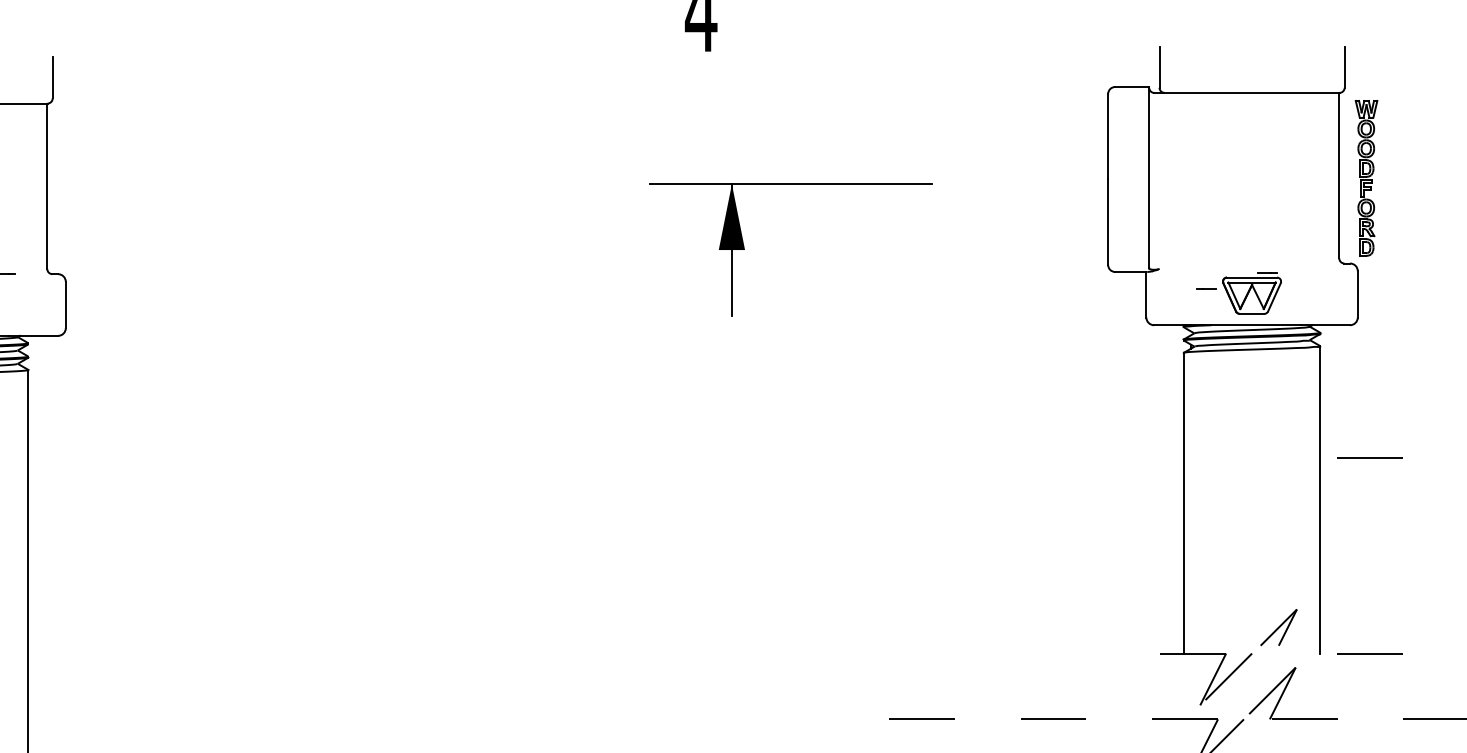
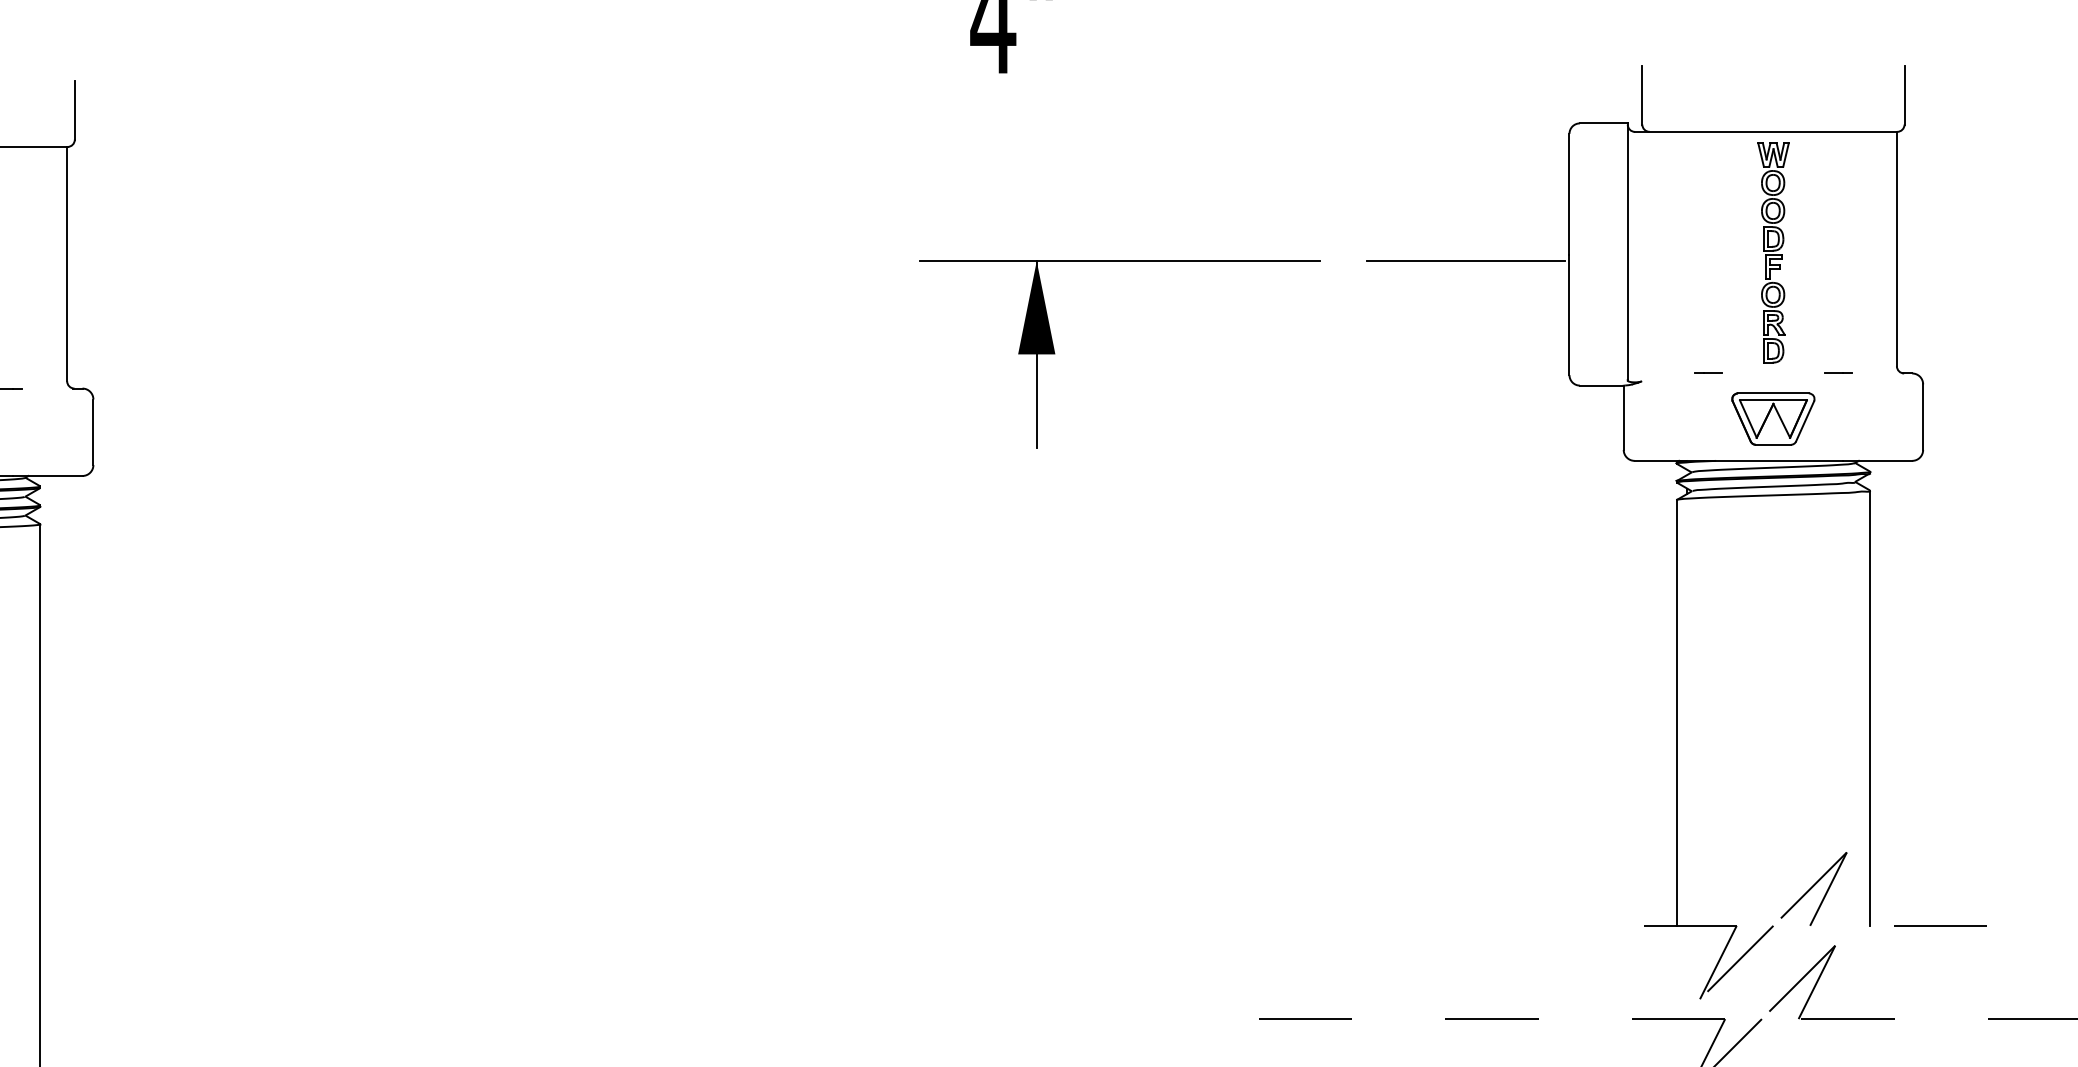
part: (1366, 178) -> (1773, 252), moved
line: (1034, 184) -> (1465, 261), added
line: (1267, 271) -> (1838, 372), moved
line: (1206, 288) -> (1708, 372), moved
line: (1370, 457) -> (1940, 648), removed
part: (1280, 627) -> (1813, 888), size x1.43

